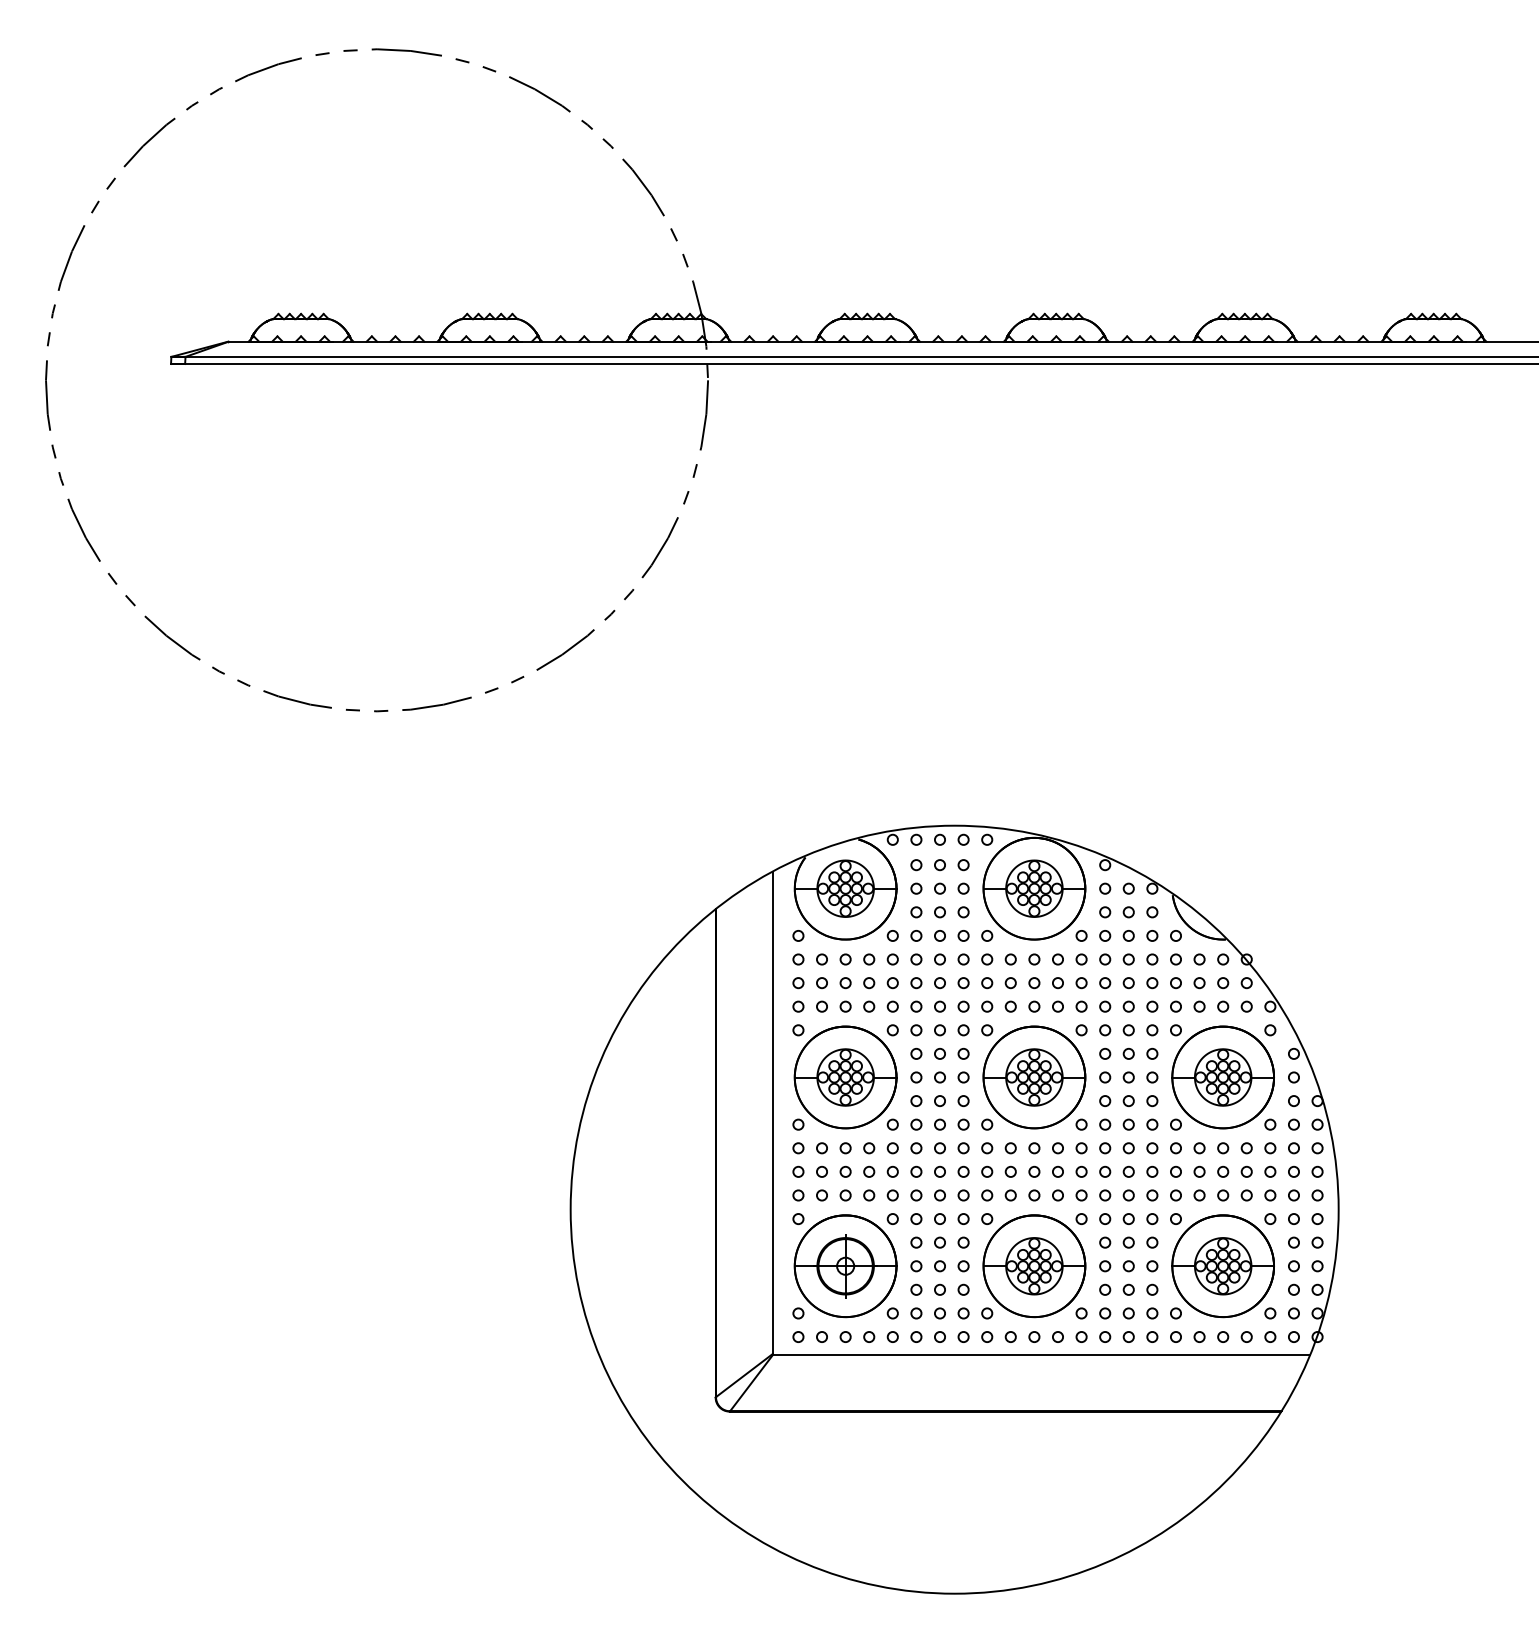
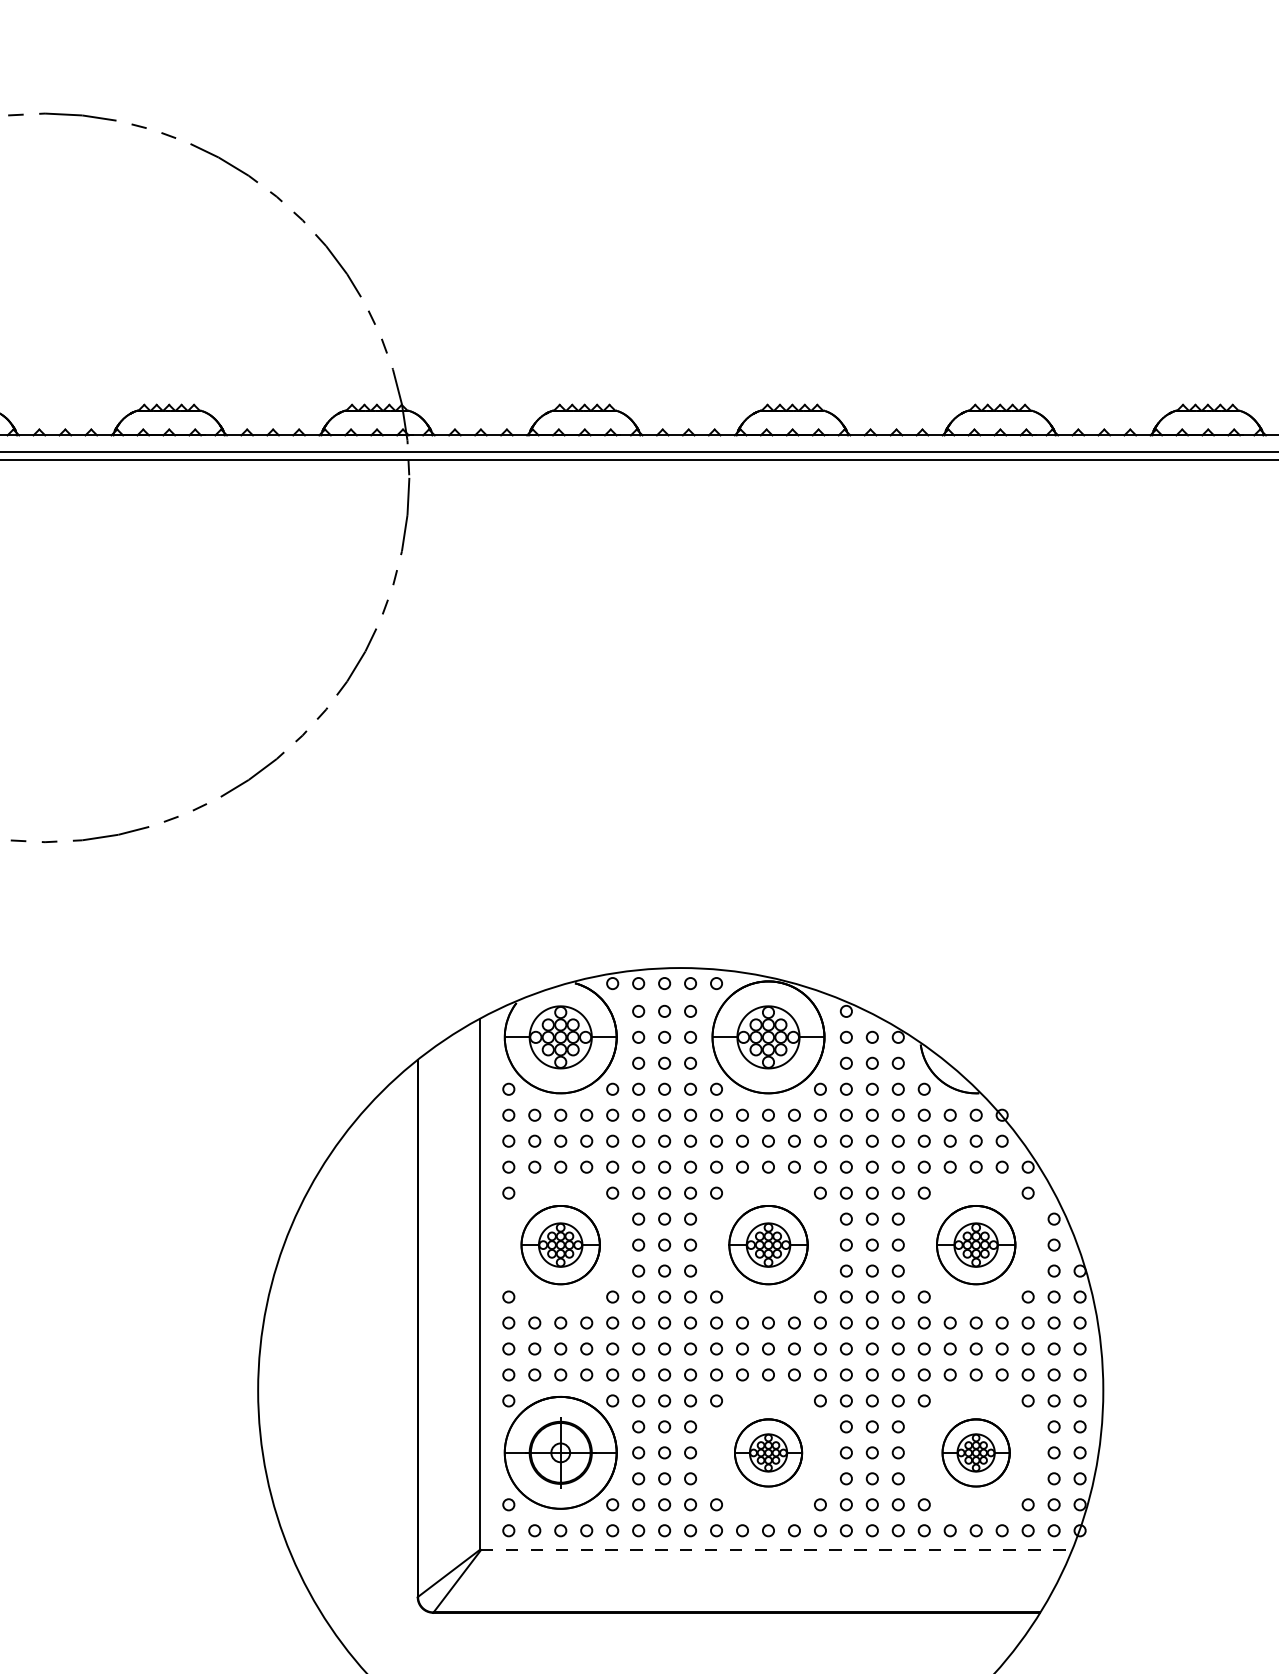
part: (845, 1077) -> (560, 1245), size x0.7
part: (1034, 1077) -> (768, 1245), size x0.7
part: (1222, 1077) -> (975, 1245), size x0.7
part: (1034, 1266) -> (768, 1453), size x0.6
part: (1222, 1266) -> (975, 1453), size x0.6
line: (1041, 1354) -> (776, 1549), solid -> dashed

